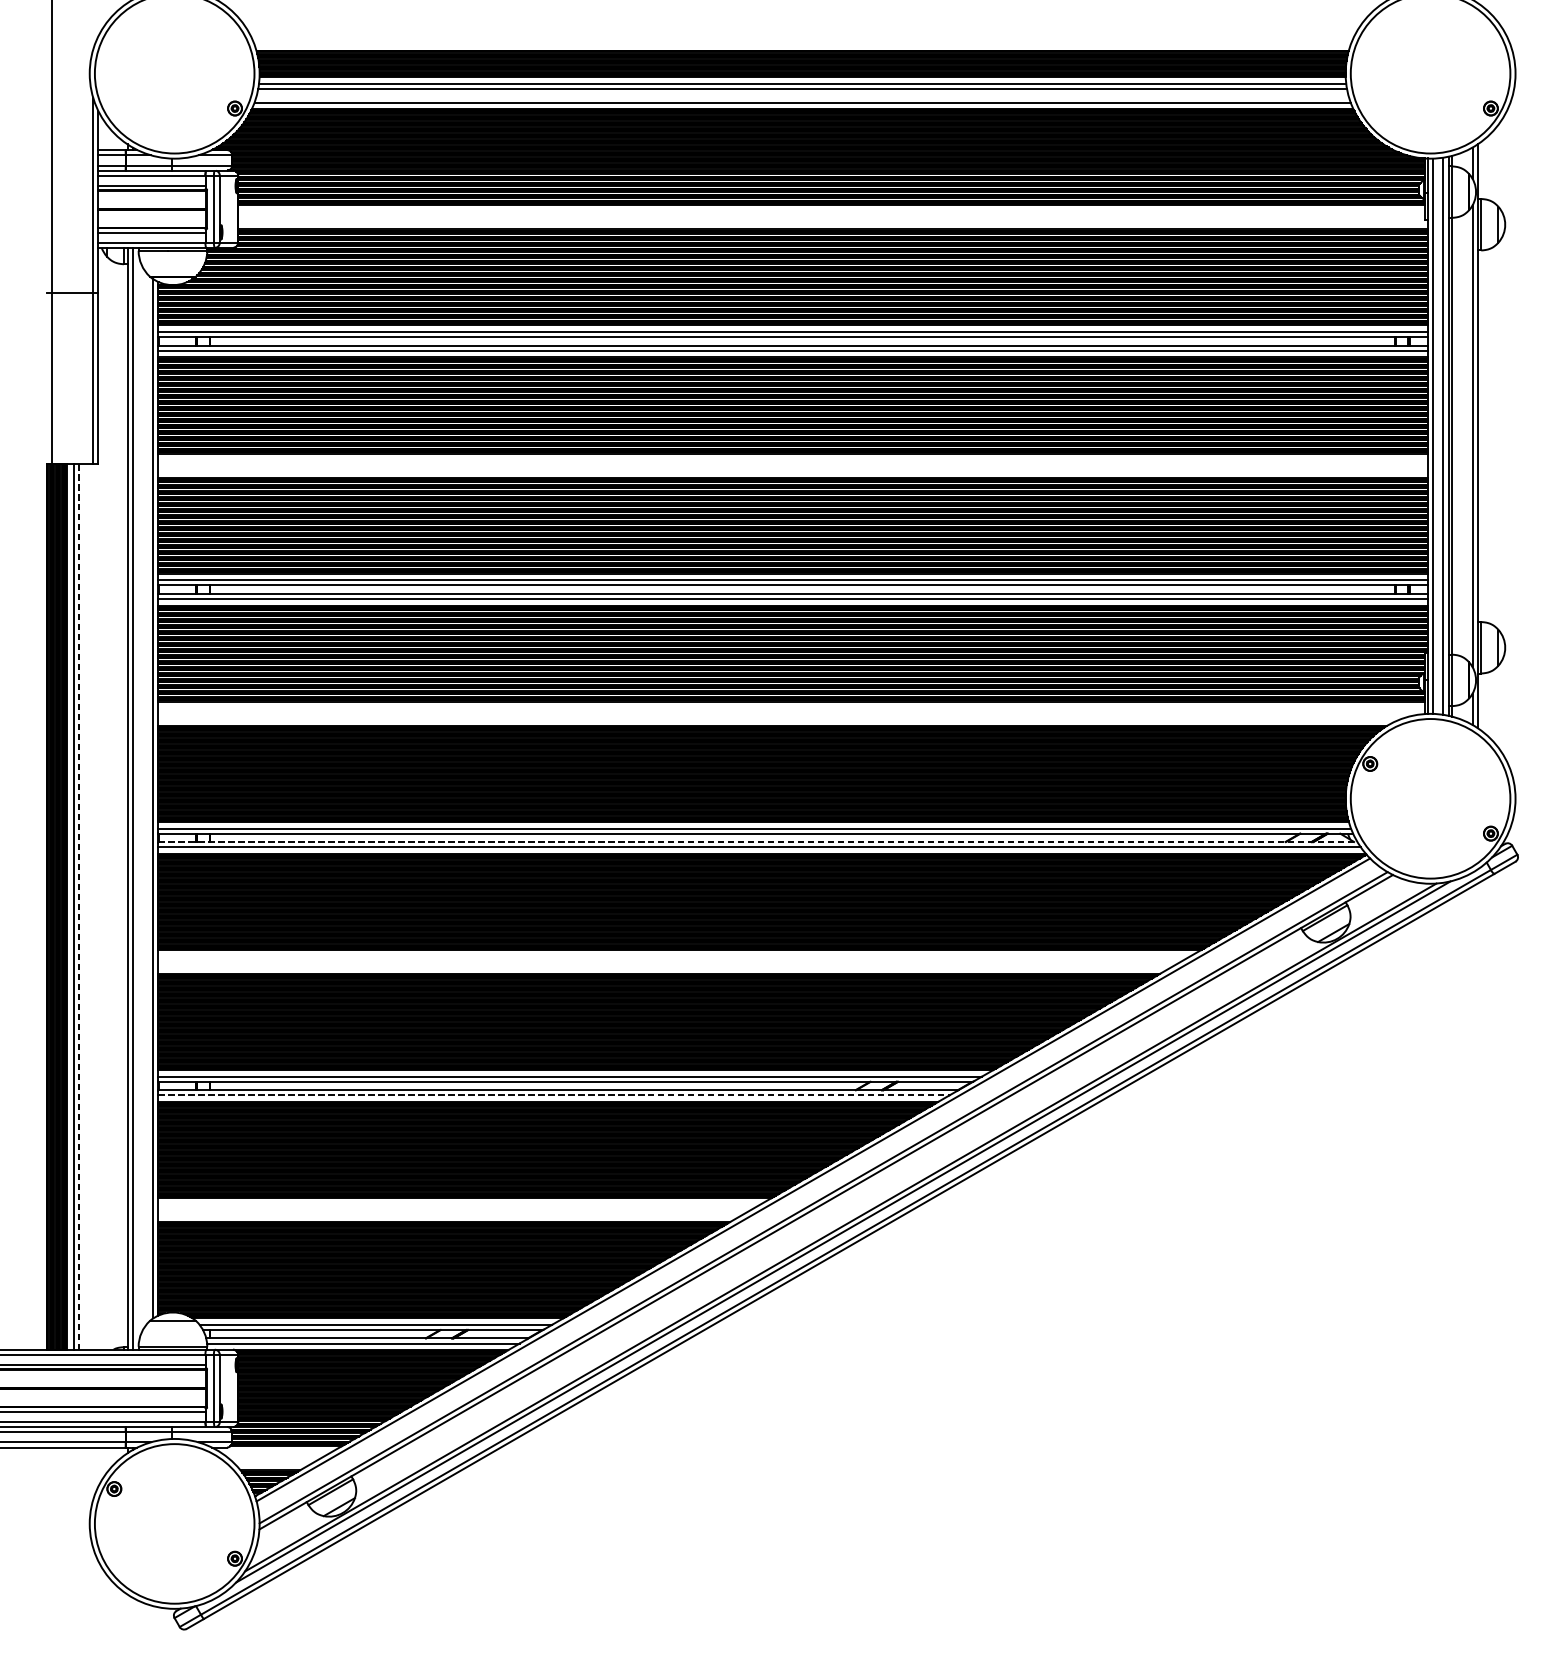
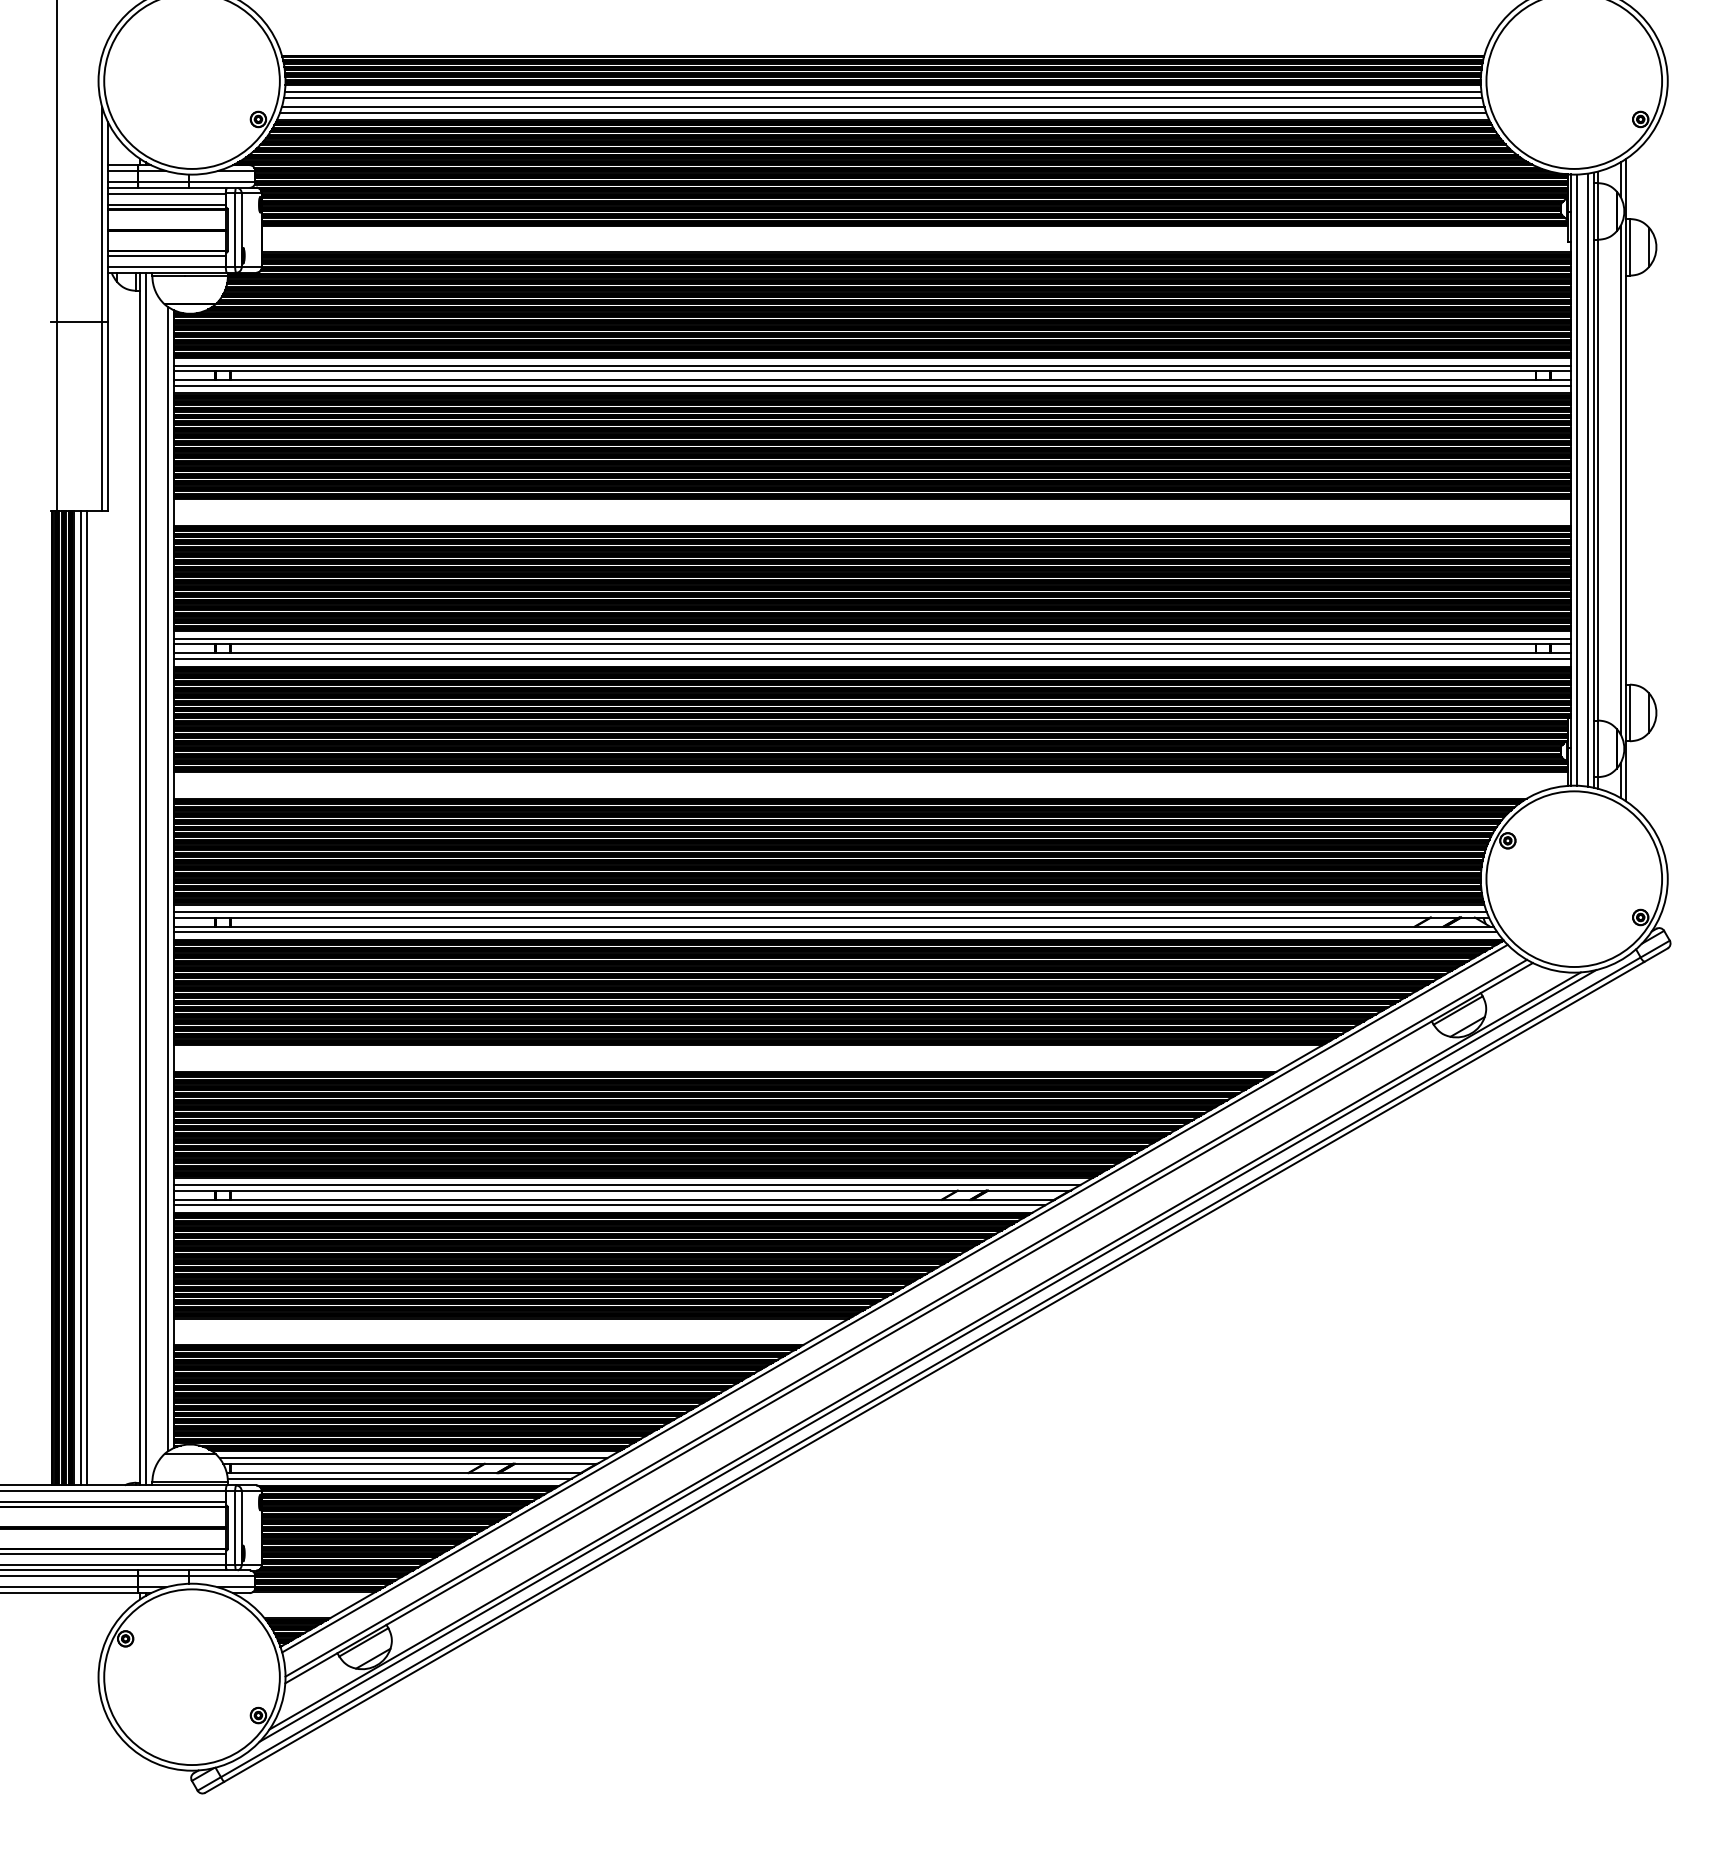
line: (802, 97) -> (882, 107), added
line: (757, 841) -> (833, 926), dashed -> solid
line: (78, 907) -> (86, 998), dashed -> solid
line: (554, 1095) -> (610, 1205), dashed -> solid

